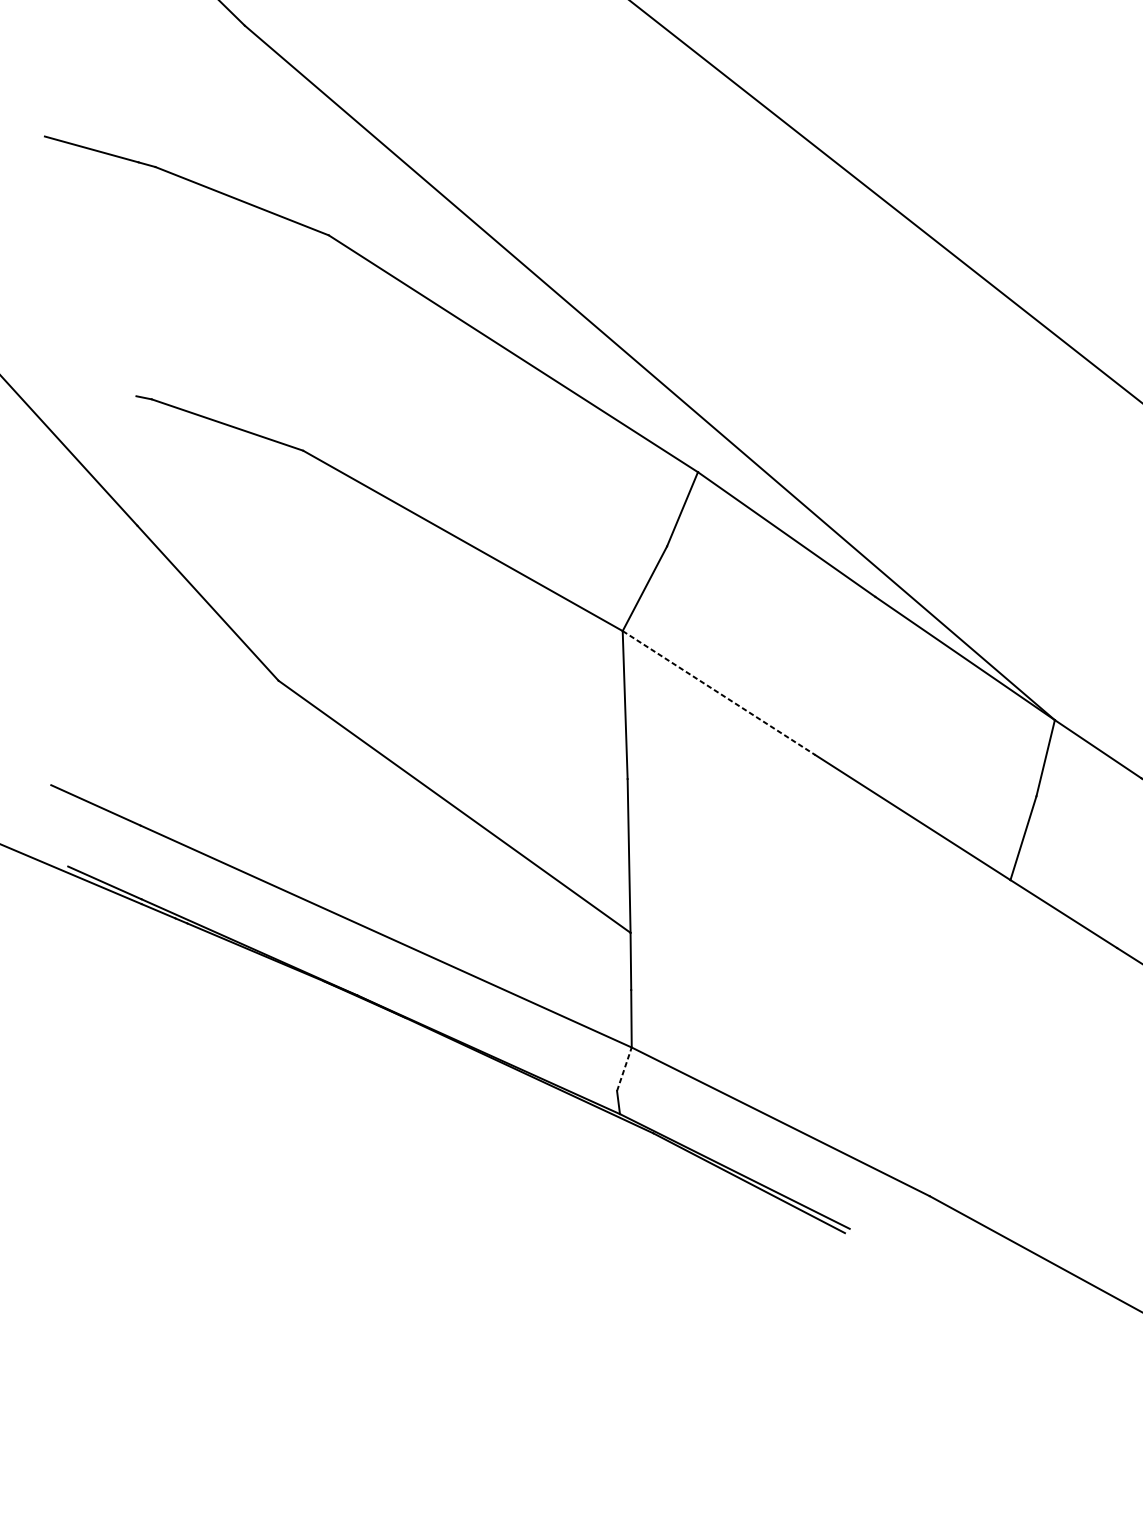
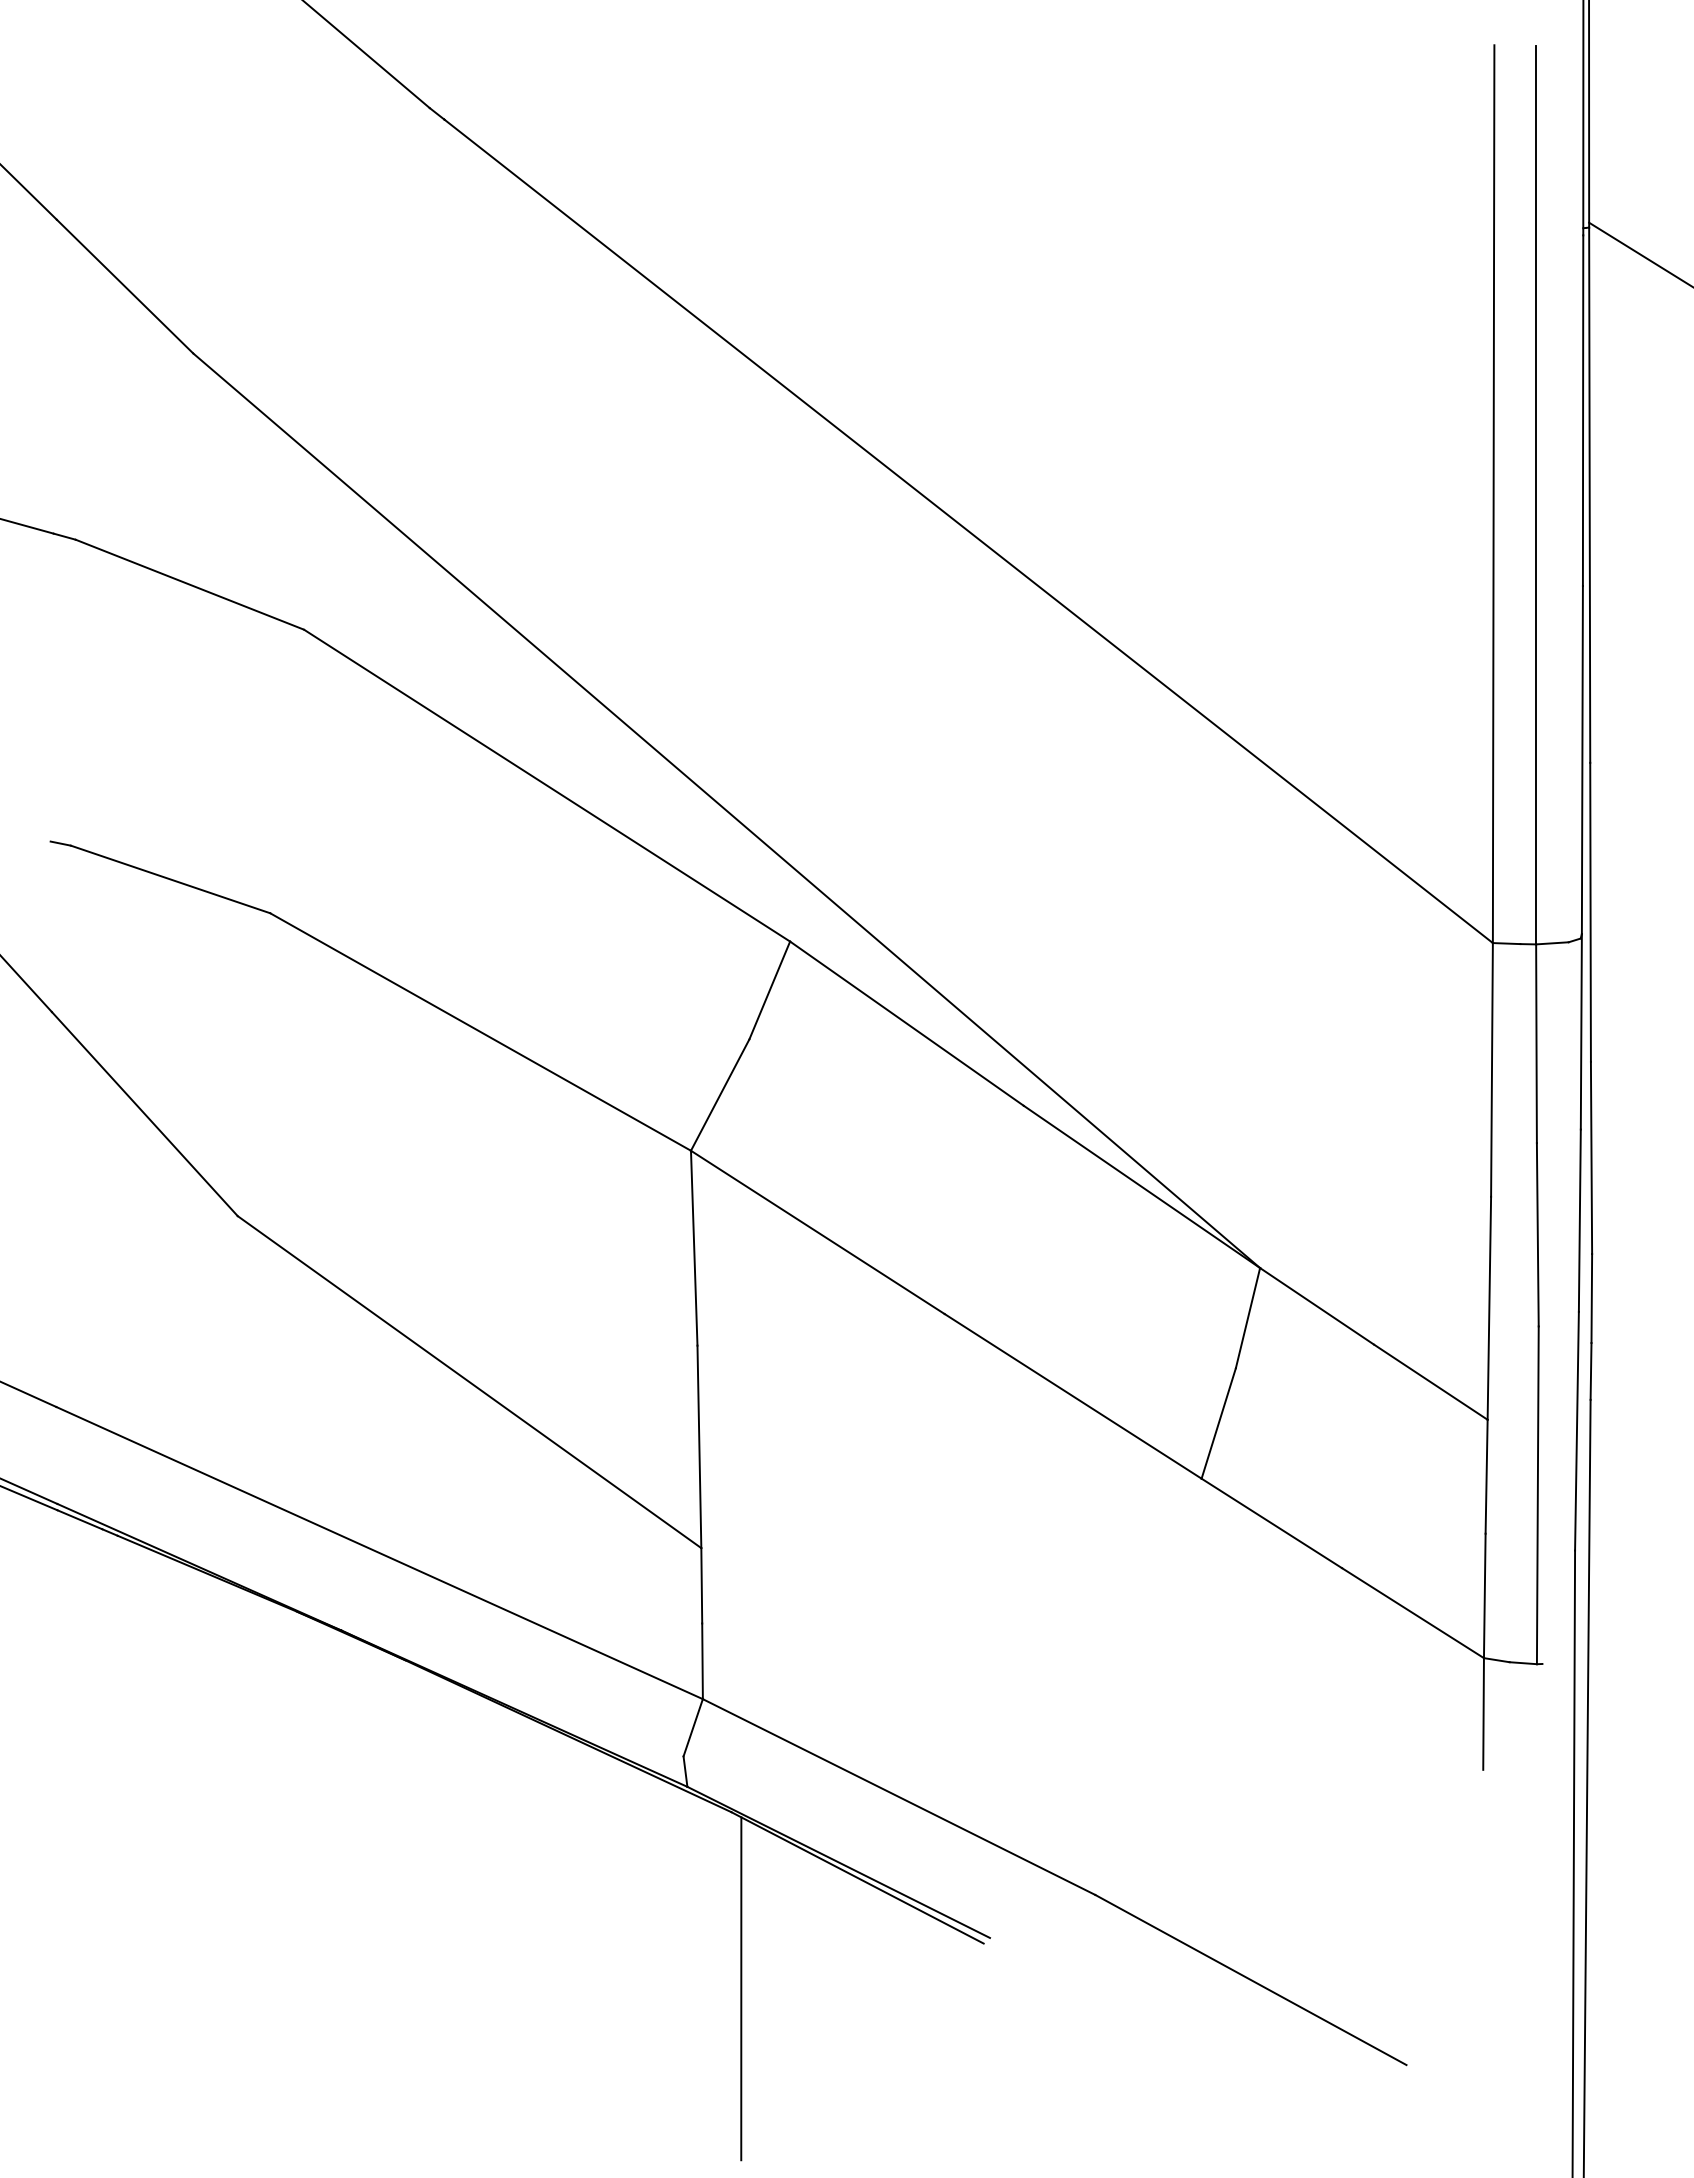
line: (718, 693) -> (817, 1232), dashed -> solid
line: (624, 1069) -> (693, 1727), dashed -> solid
line: (661, 1267) -> (741, 1988), added

